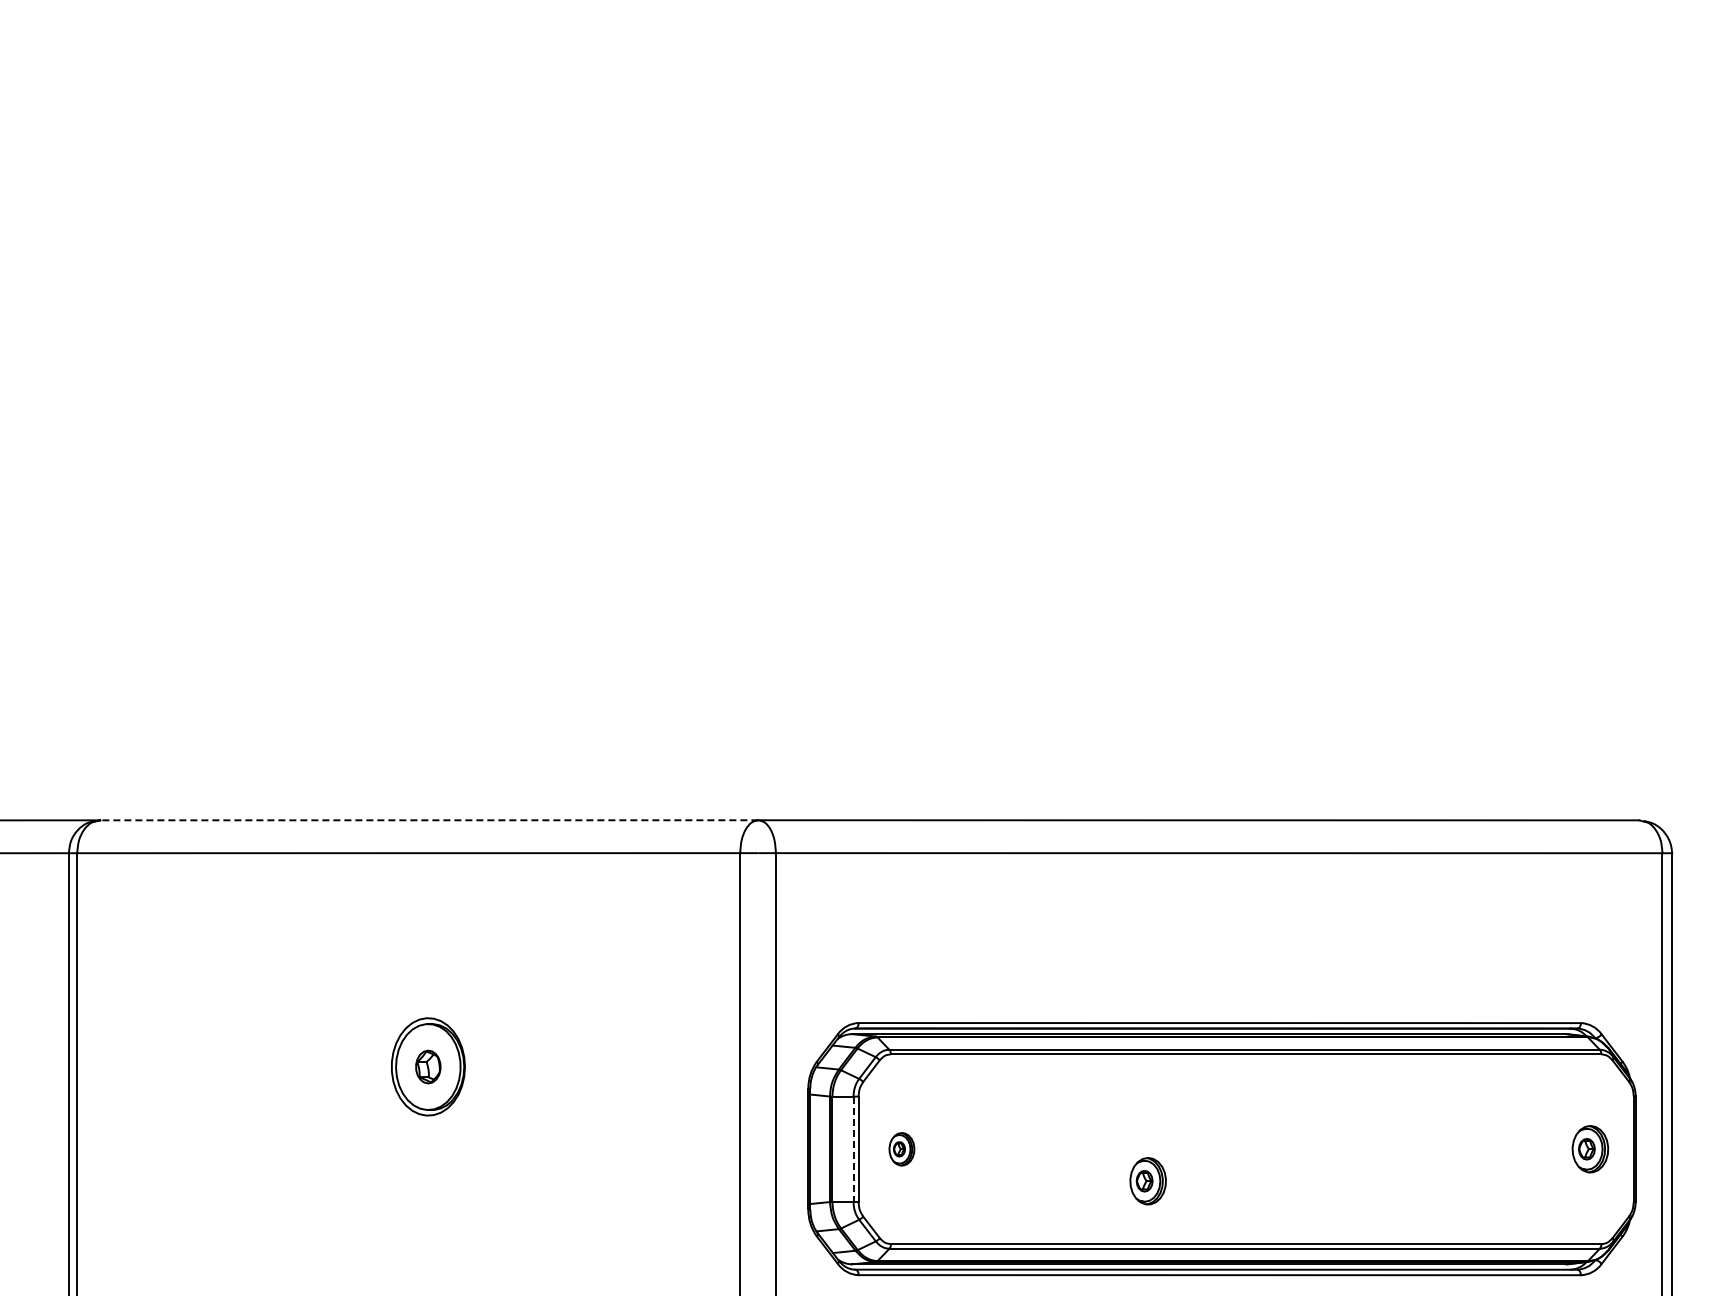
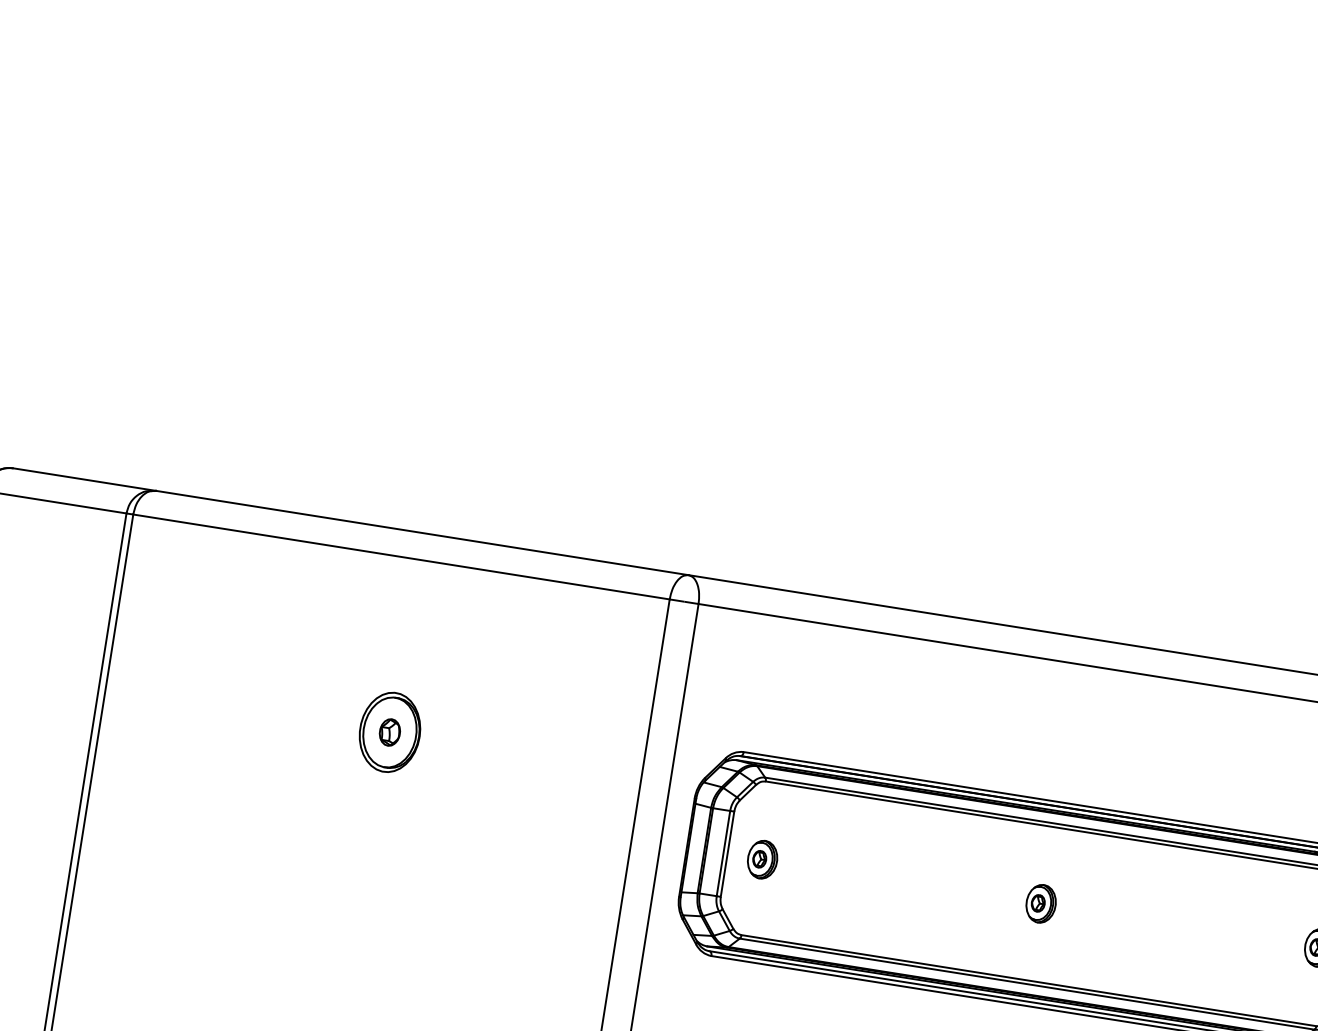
line: (428, 820) -> (421, 533), dashed -> solid
line: (853, 1149) -> (723, 853), dashed -> solid
part: (901, 1149) -> (762, 859), size x1.43
part: (1147, 1181) -> (1040, 903), moved

